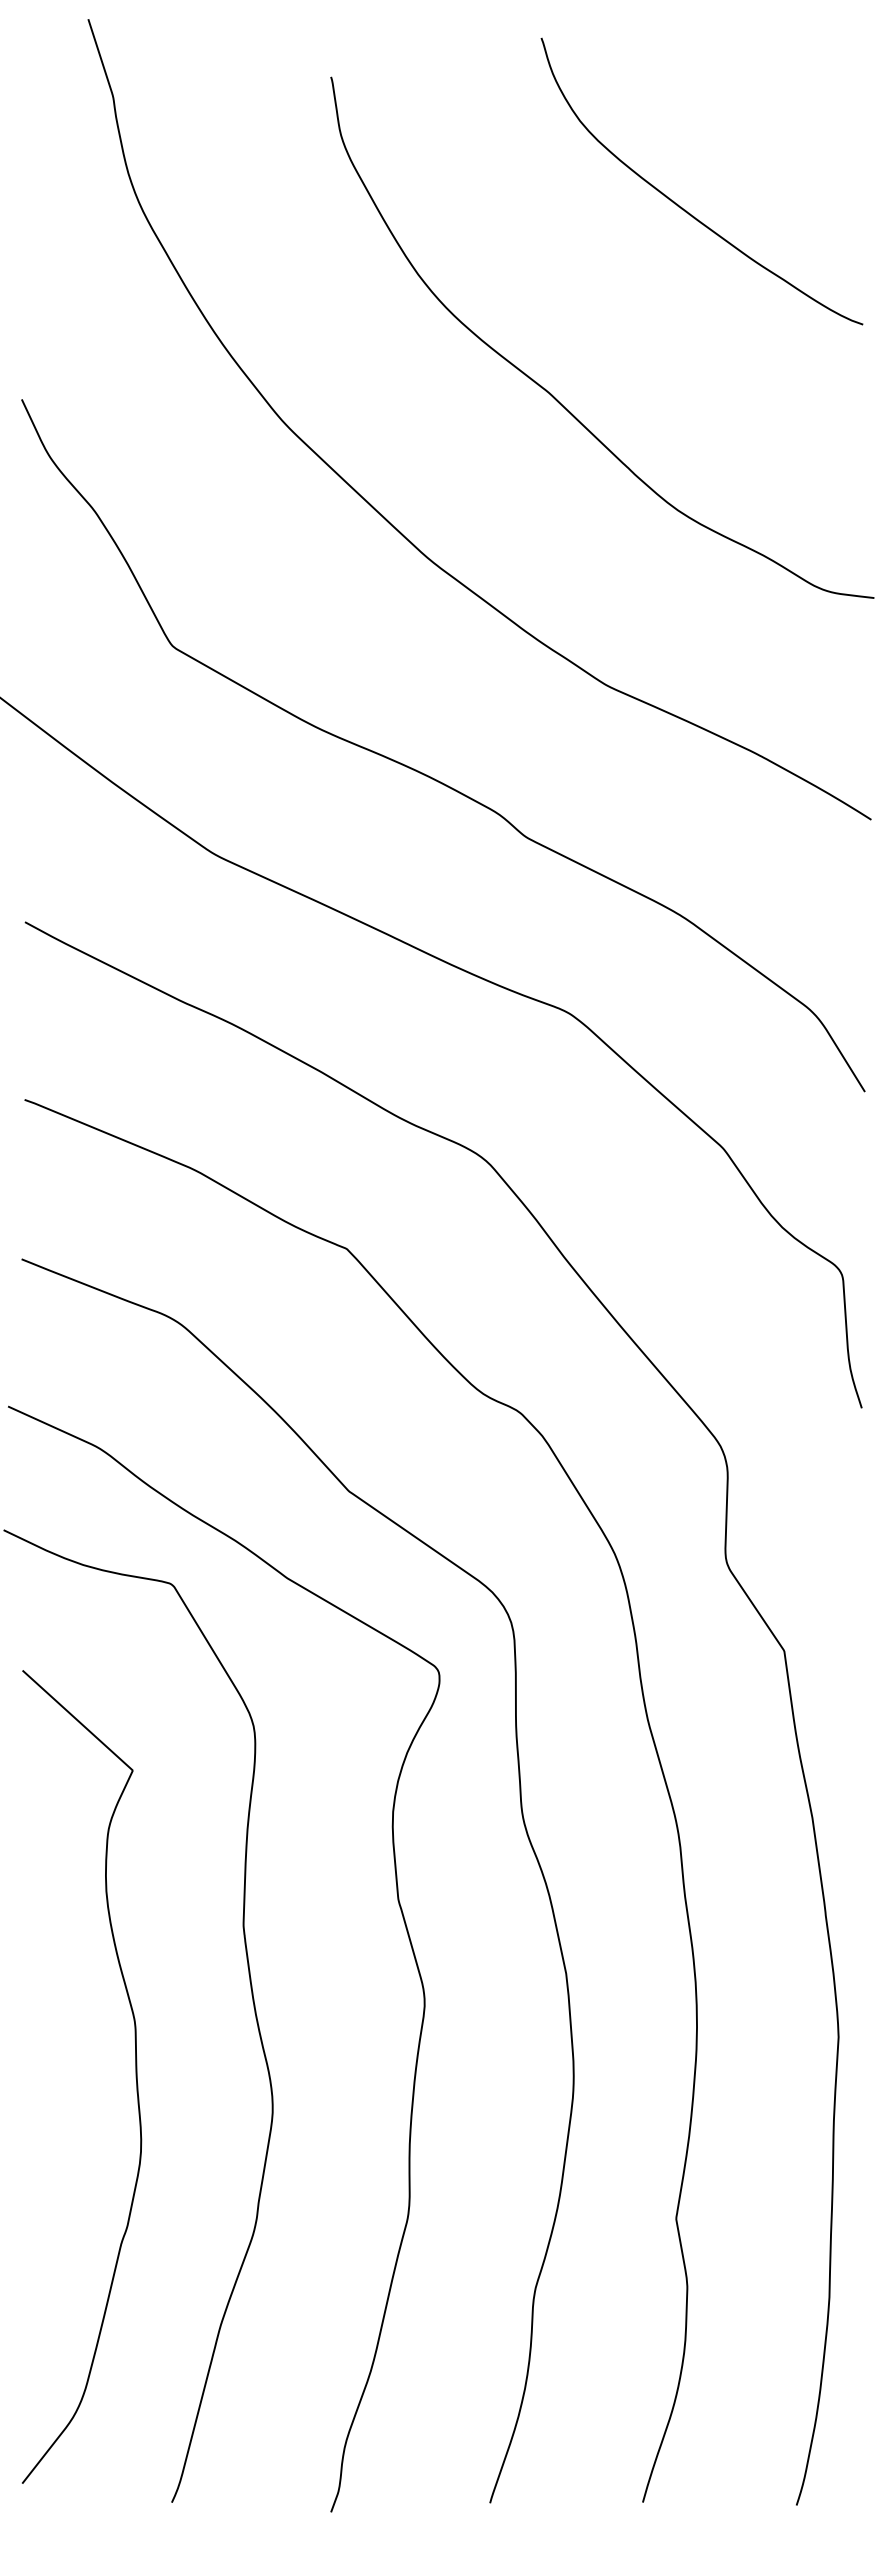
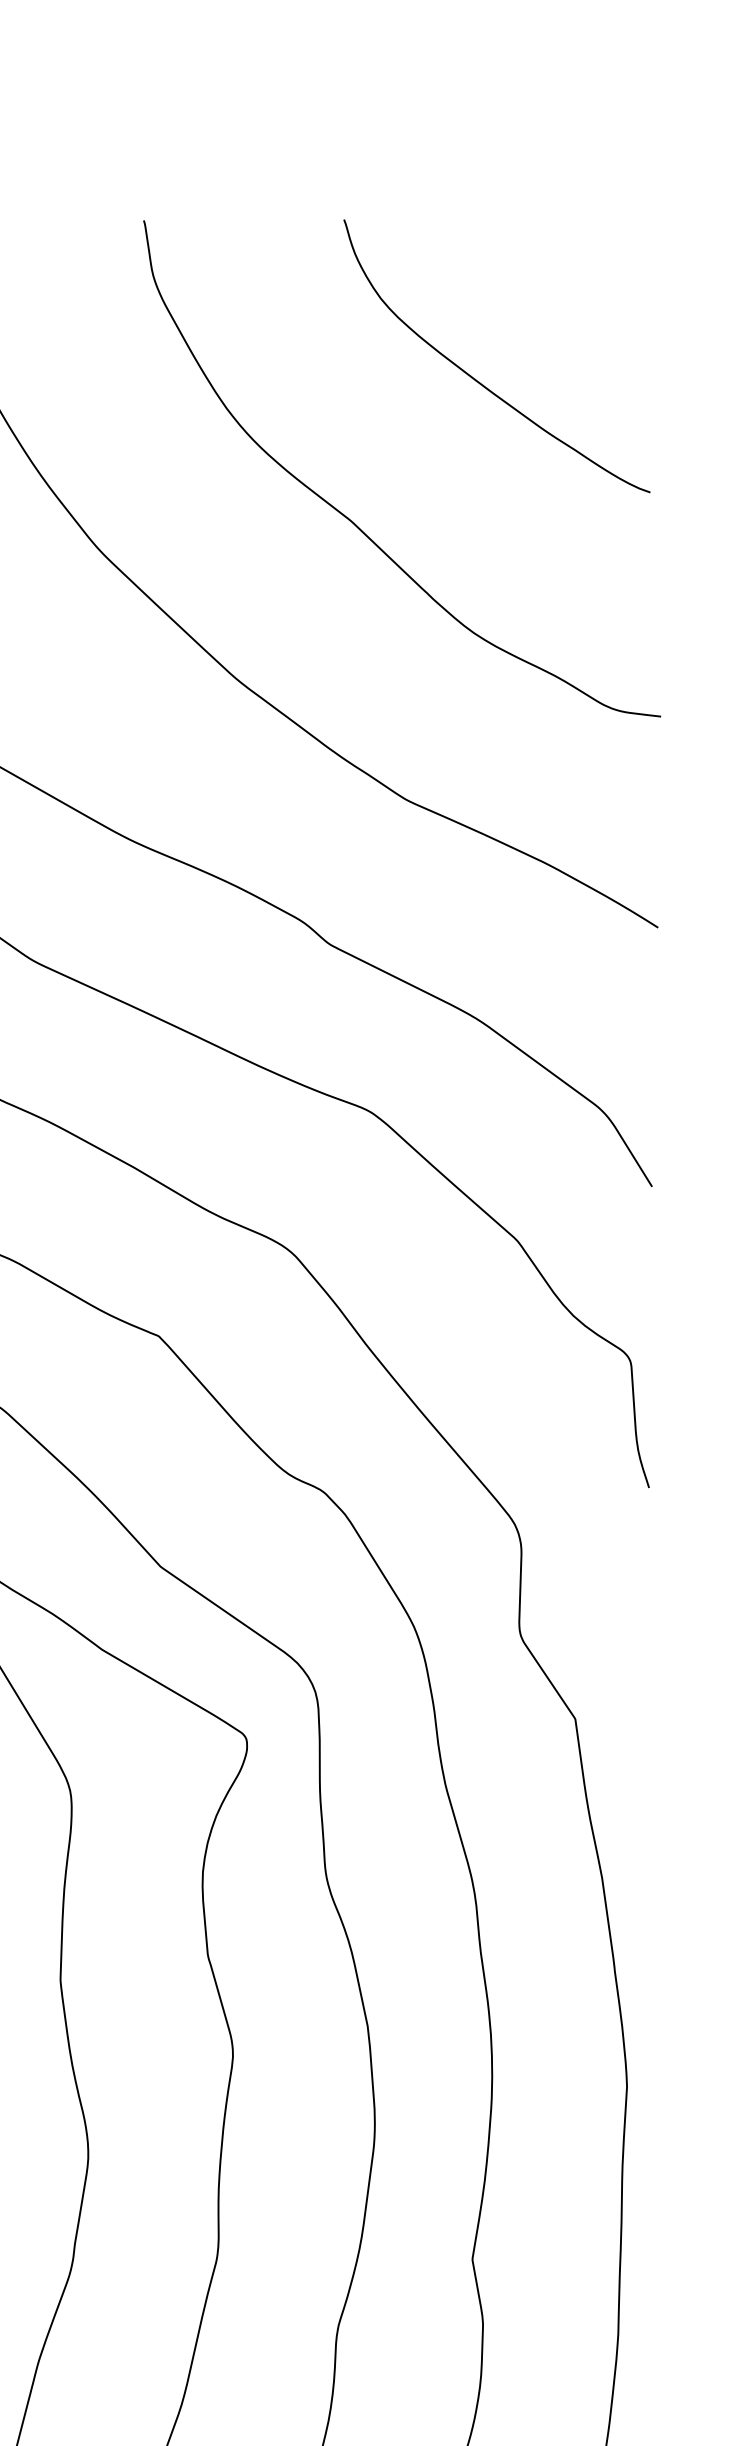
curve: (681, 206) -> (477, 380), moved

